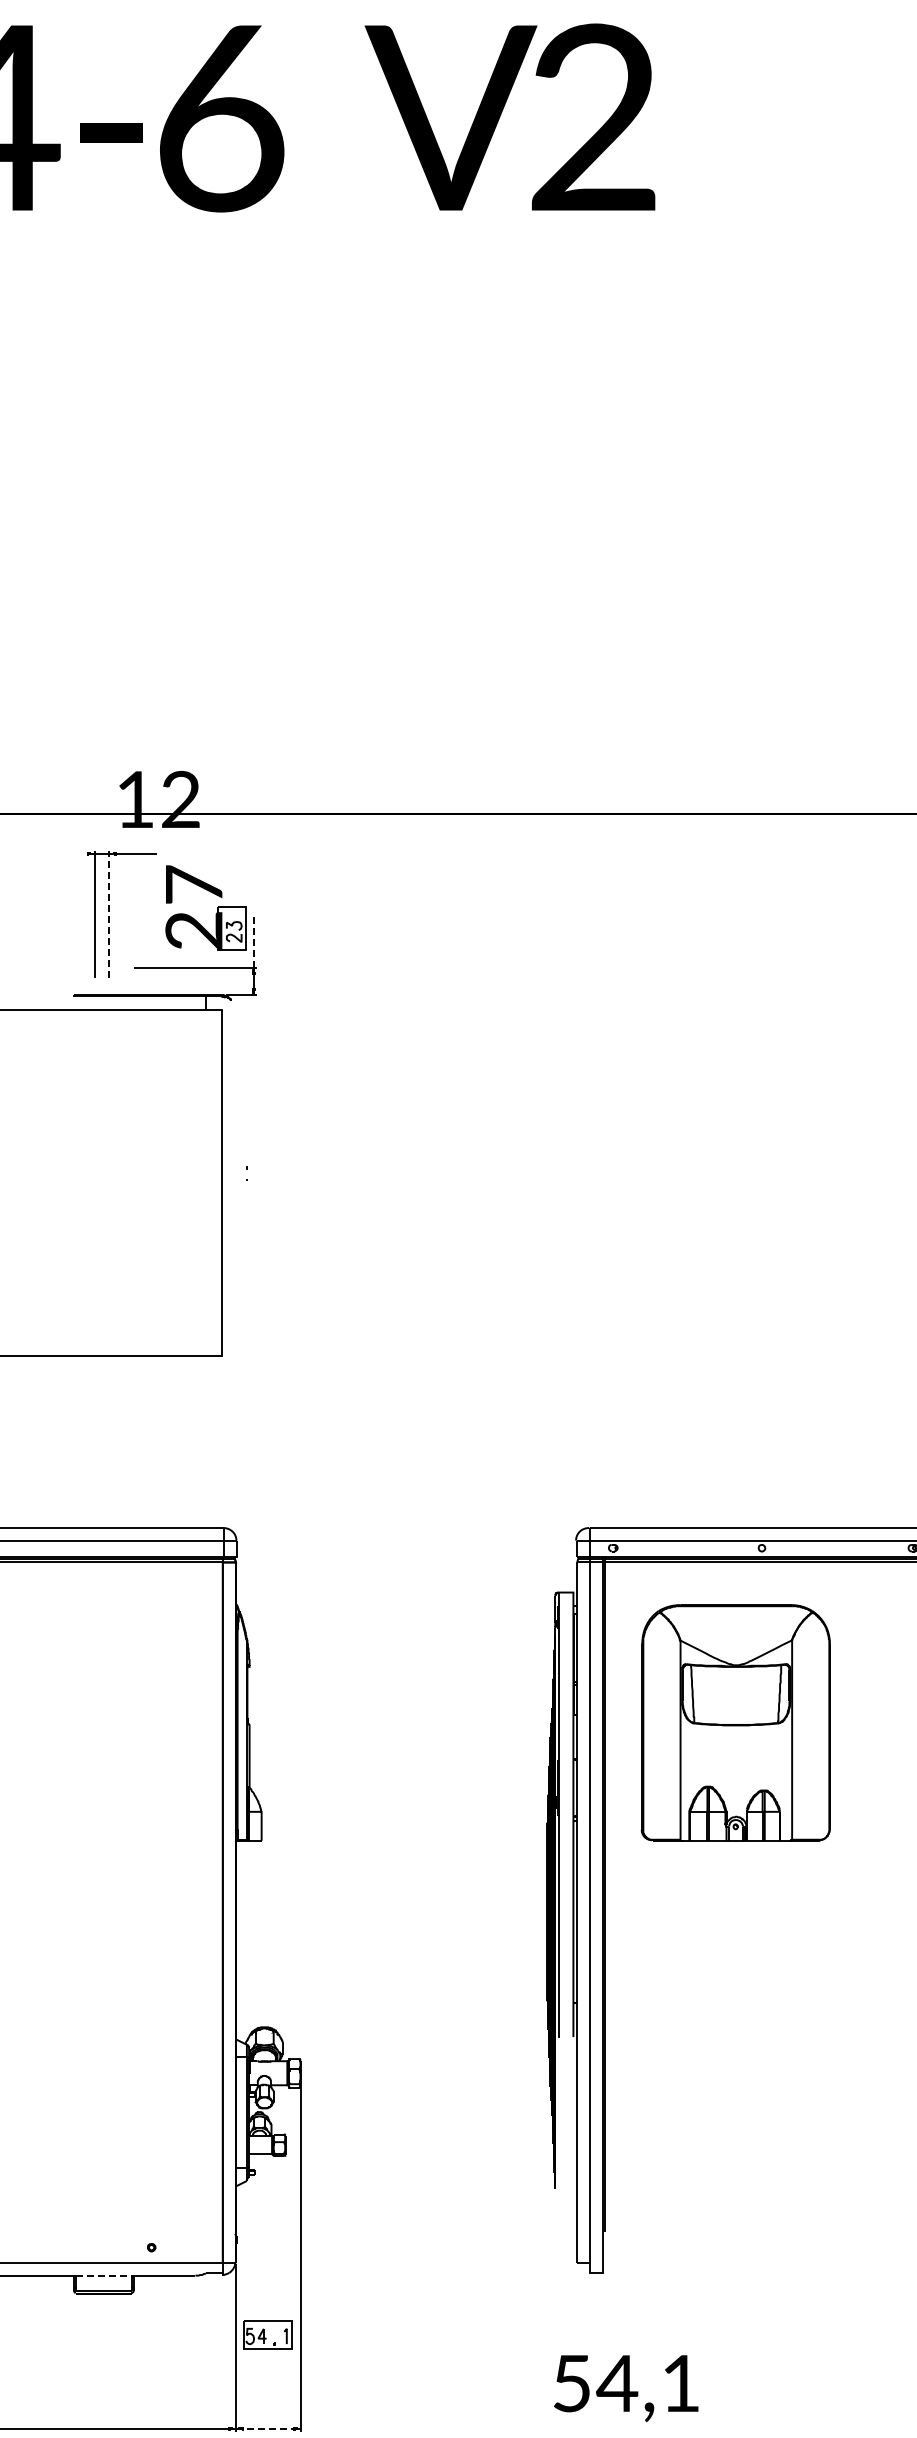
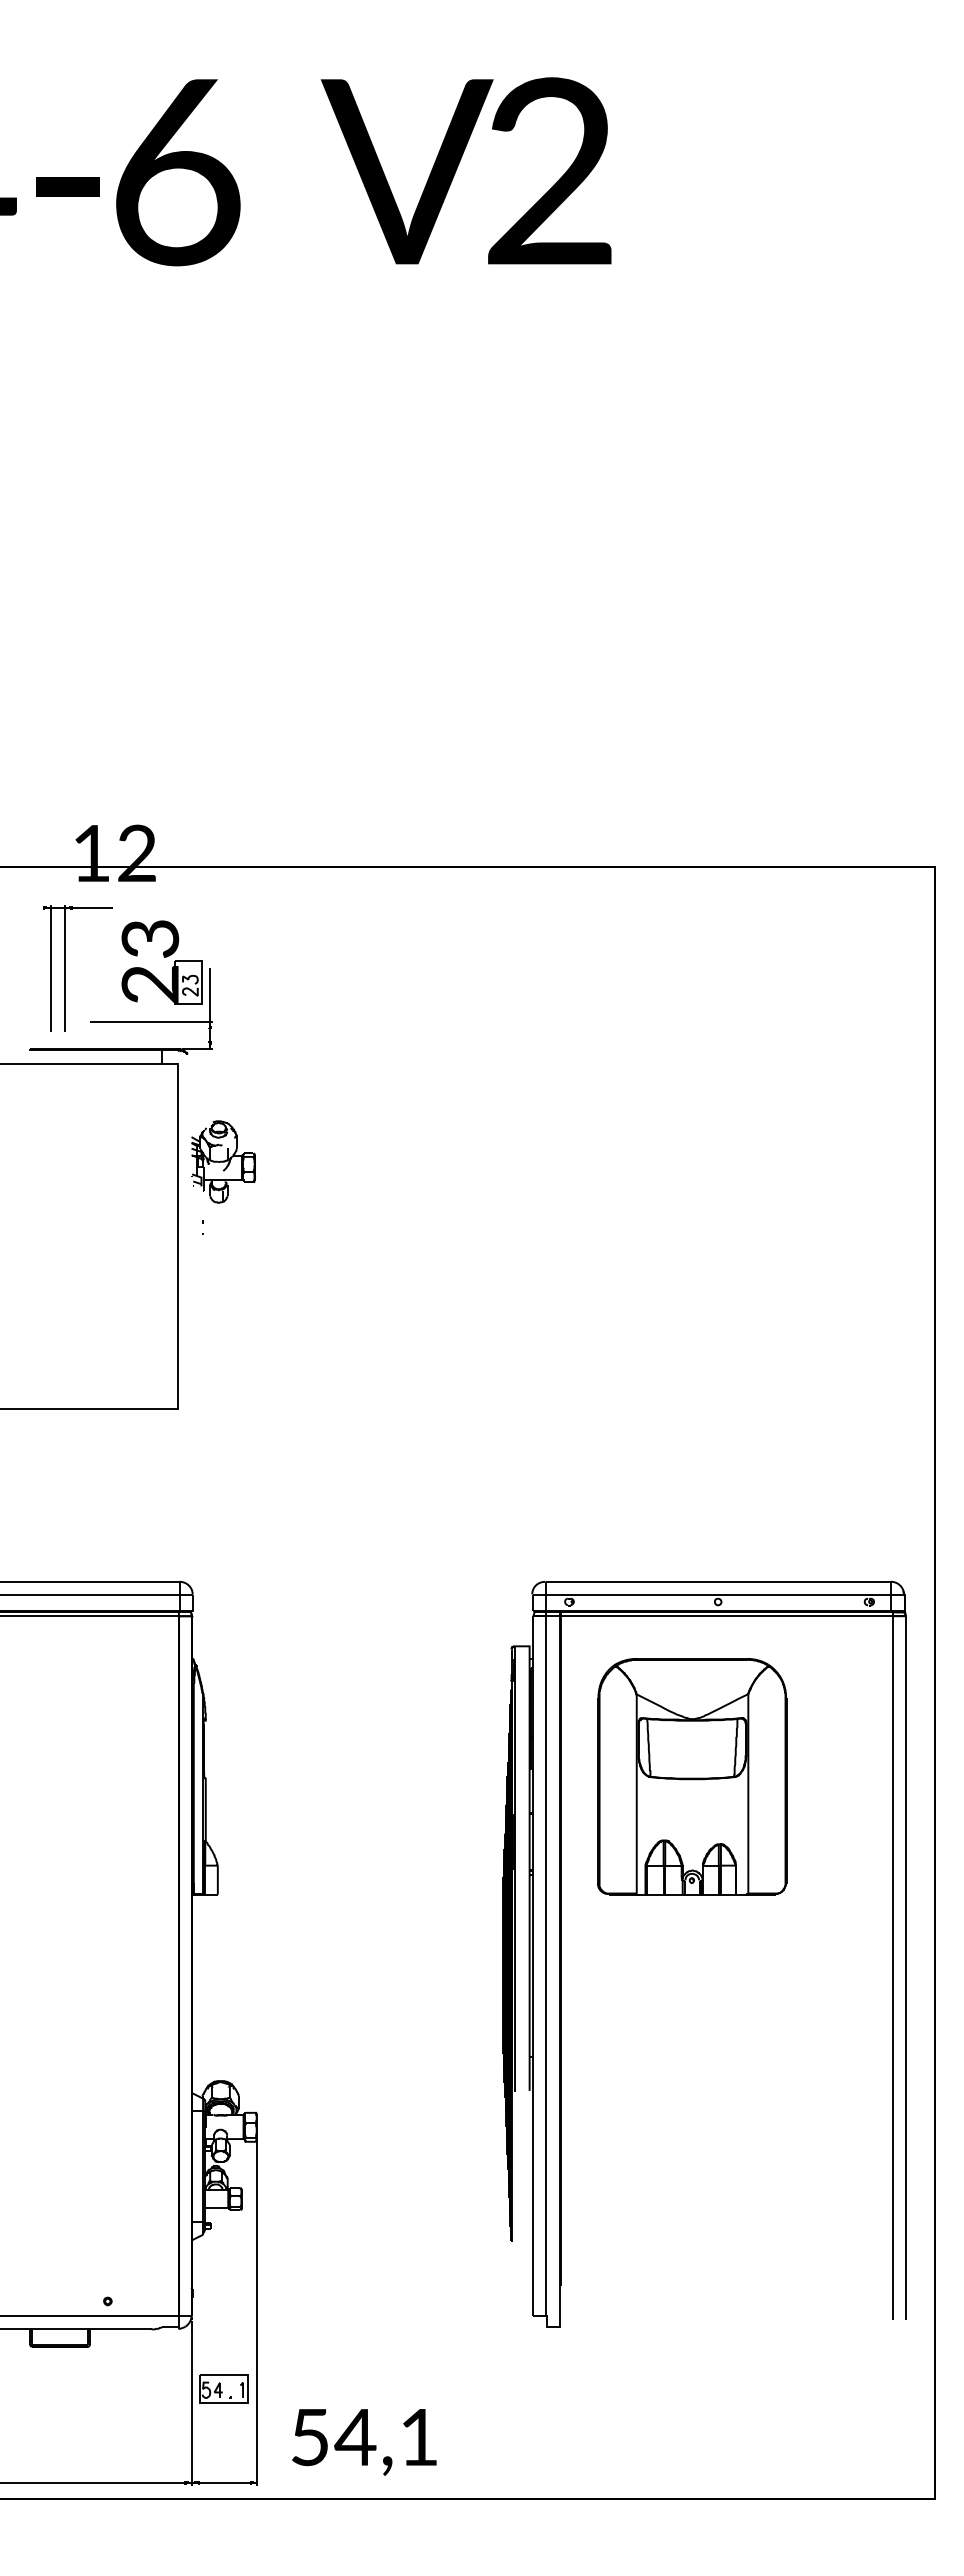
text: (194, 884) -> (150, 938), 27 -> 23
line: (109, 913) -> (65, 967), dashed -> solid
line: (254, 940) -> (210, 994), dashed -> solid
part: (267, 1107) -> (223, 1161), added
line: (104, 2275) -> (60, 2329), dashed -> solid
text: (626, 2388) -> (364, 2442), moved
line: (268, 2428) -> (224, 2482), dashed -> solid

